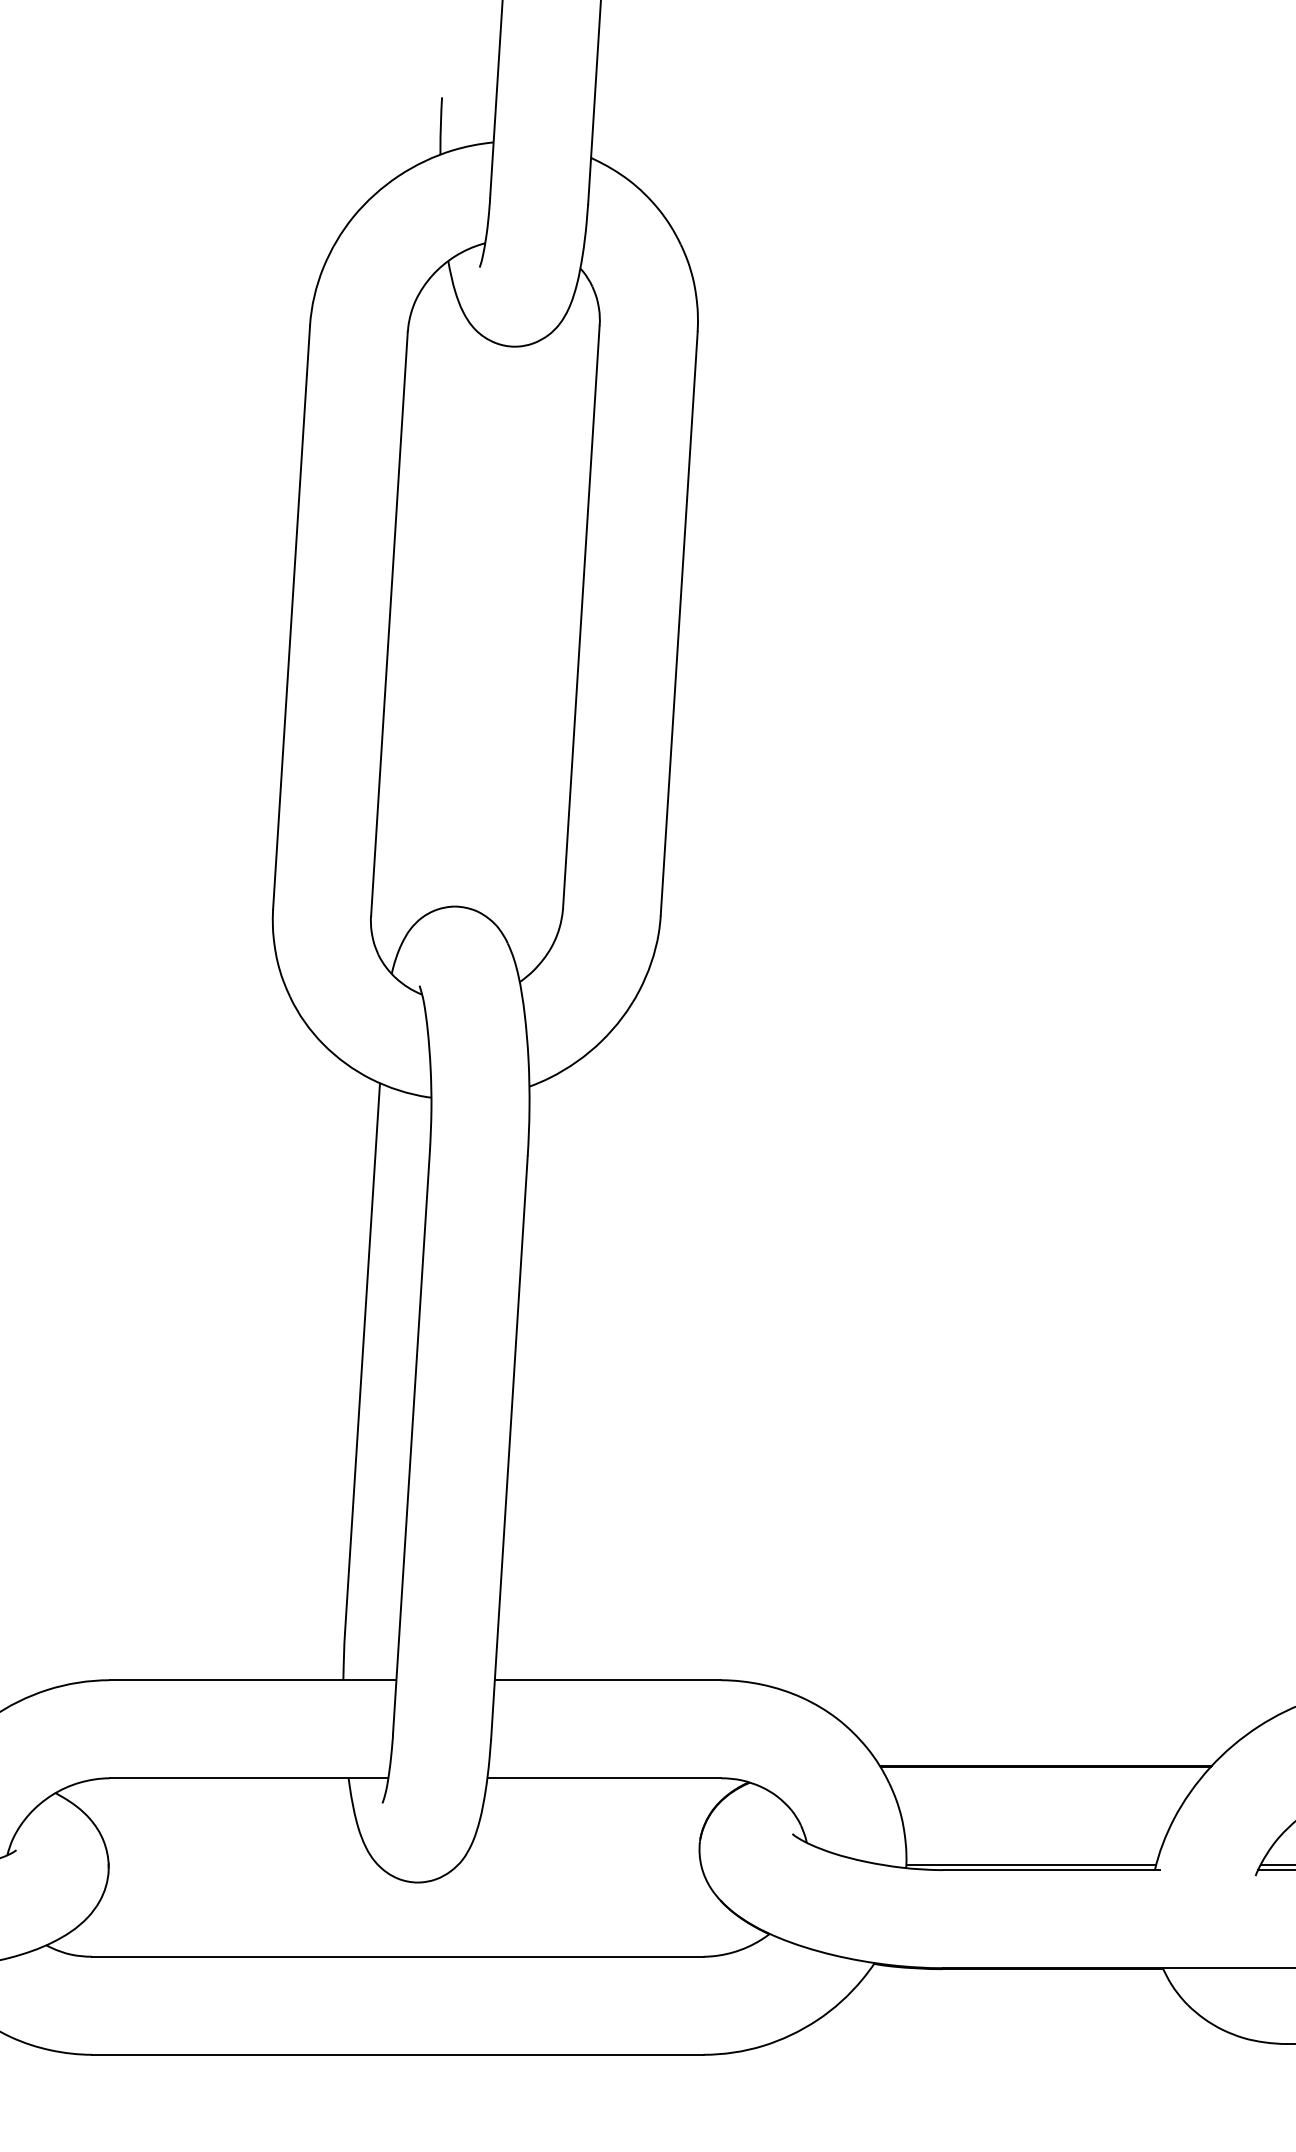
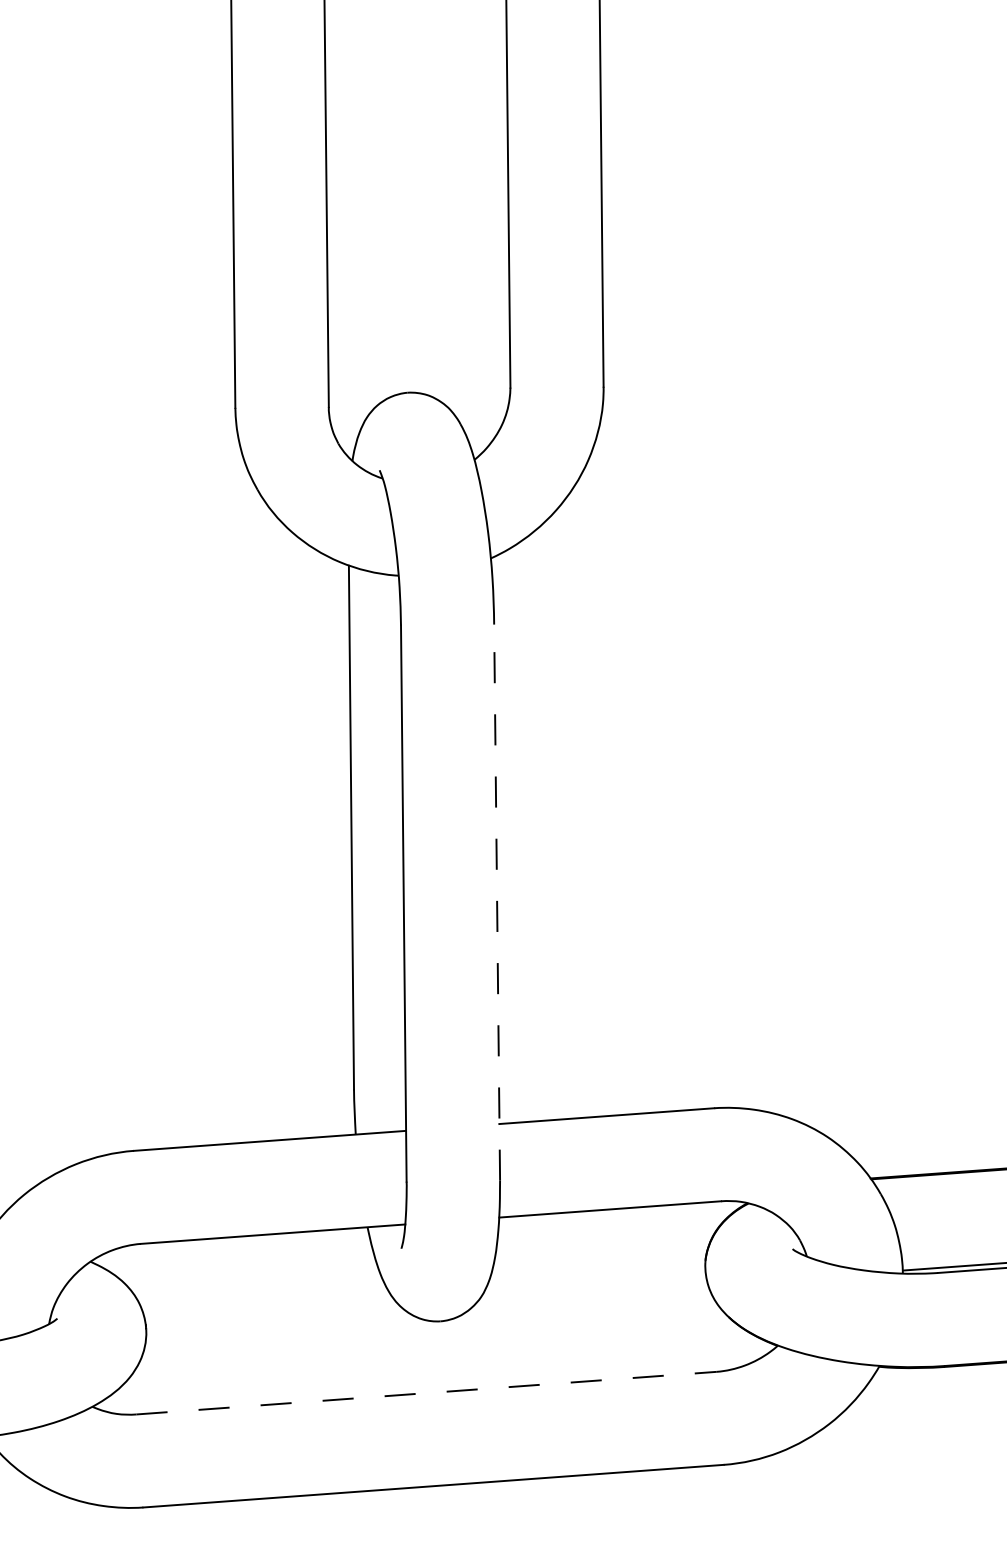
line: (509, 1447) -> (497, 902), solid -> dashed
line: (397, 1956) -> (426, 1392), solid -> dashed

